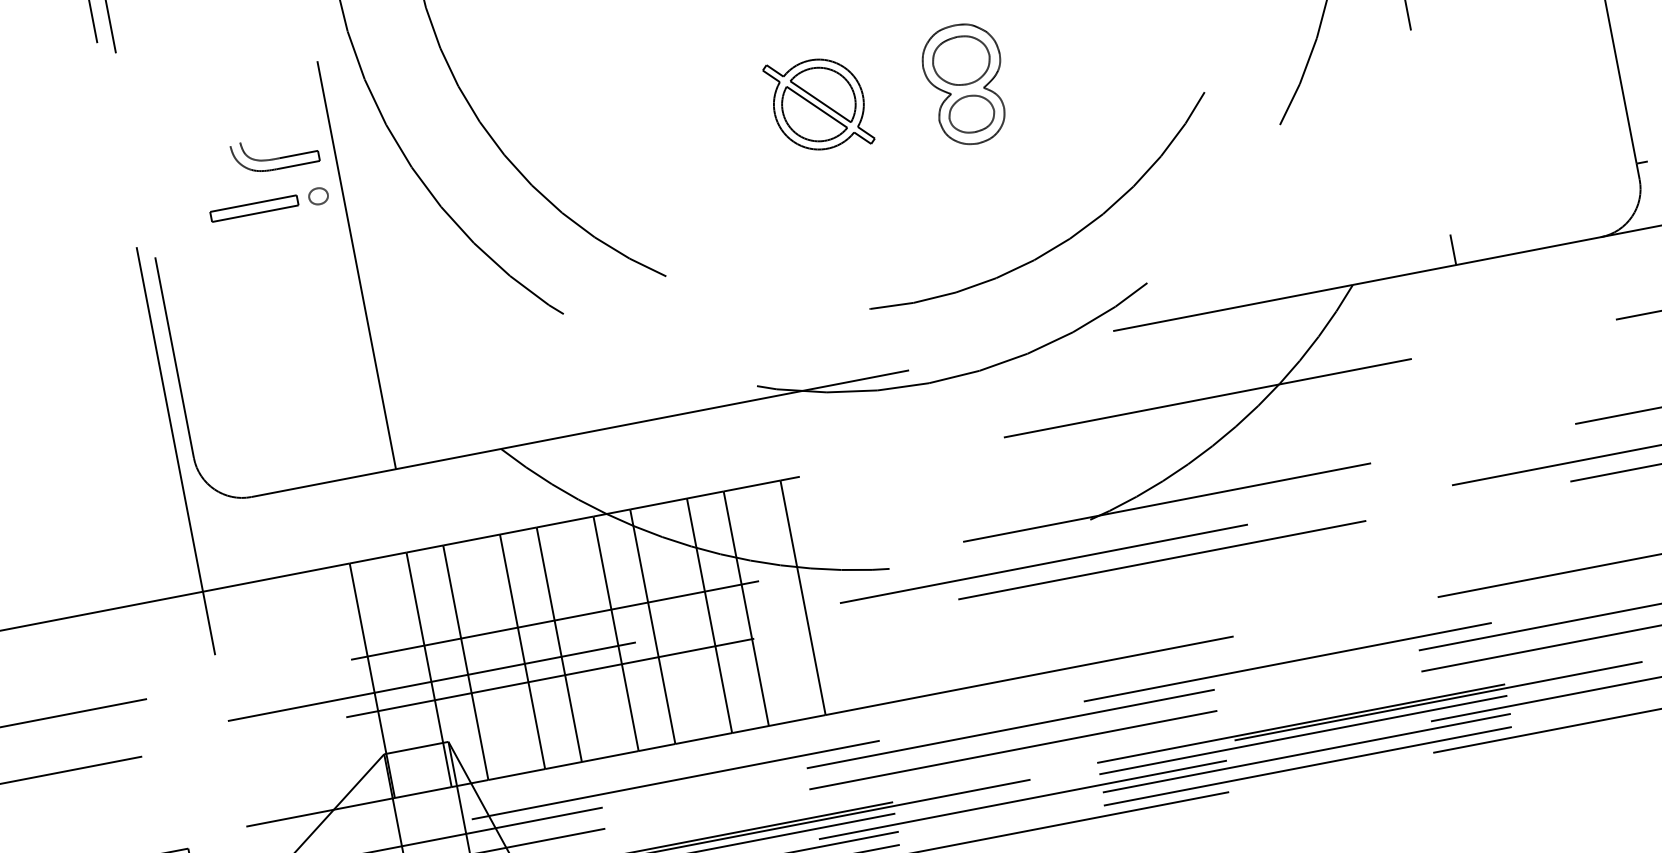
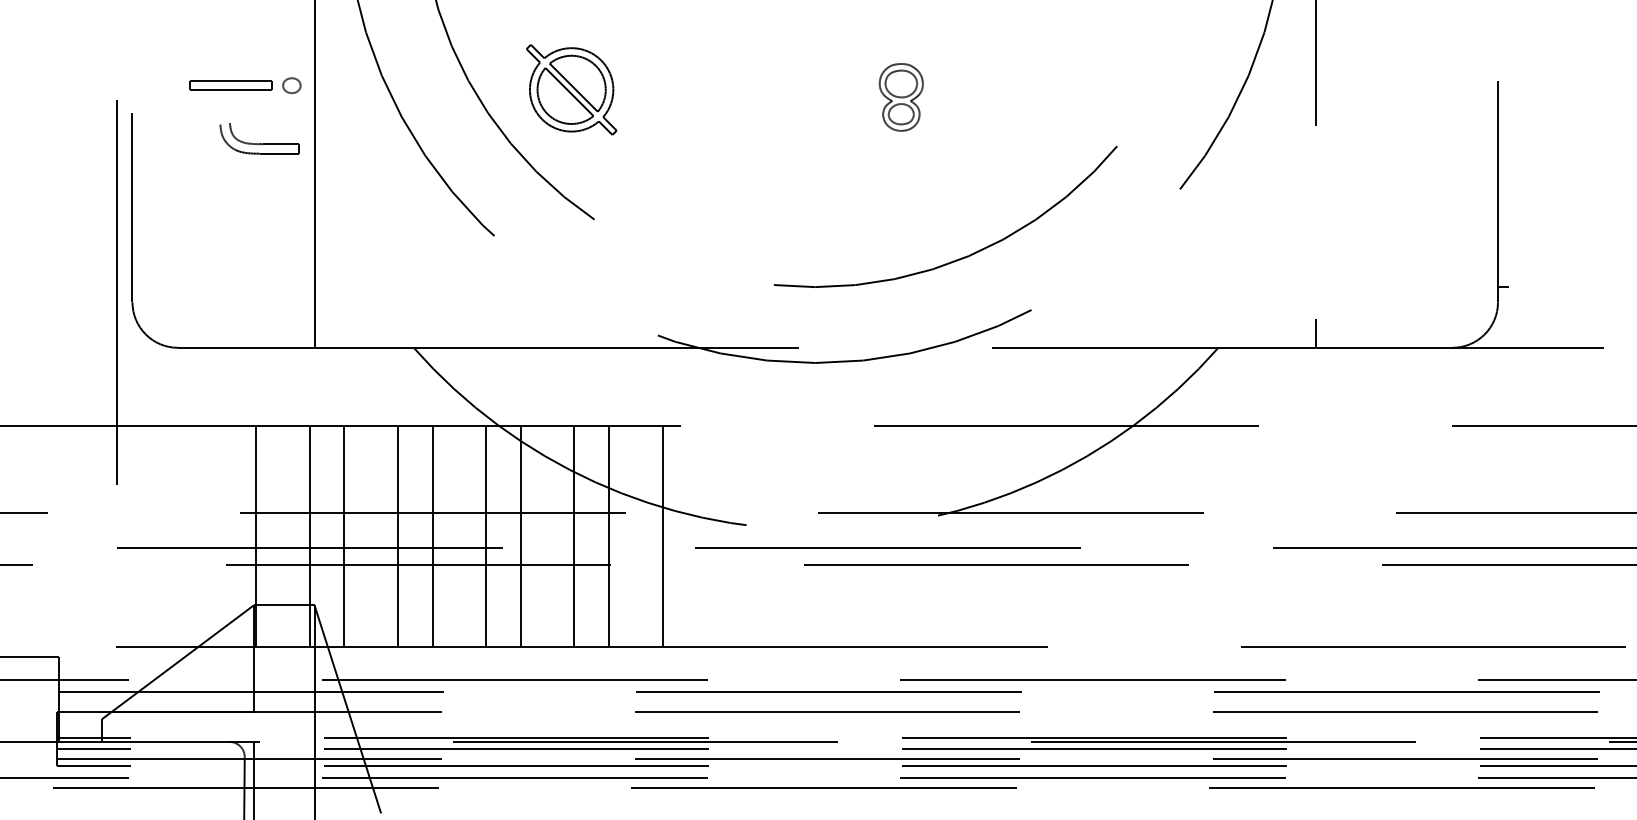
part: (966, 84) -> (901, 97), size x0.6
part: (818, 104) -> (571, 89), moved
part: (274, 152) -> (259, 138), moved

